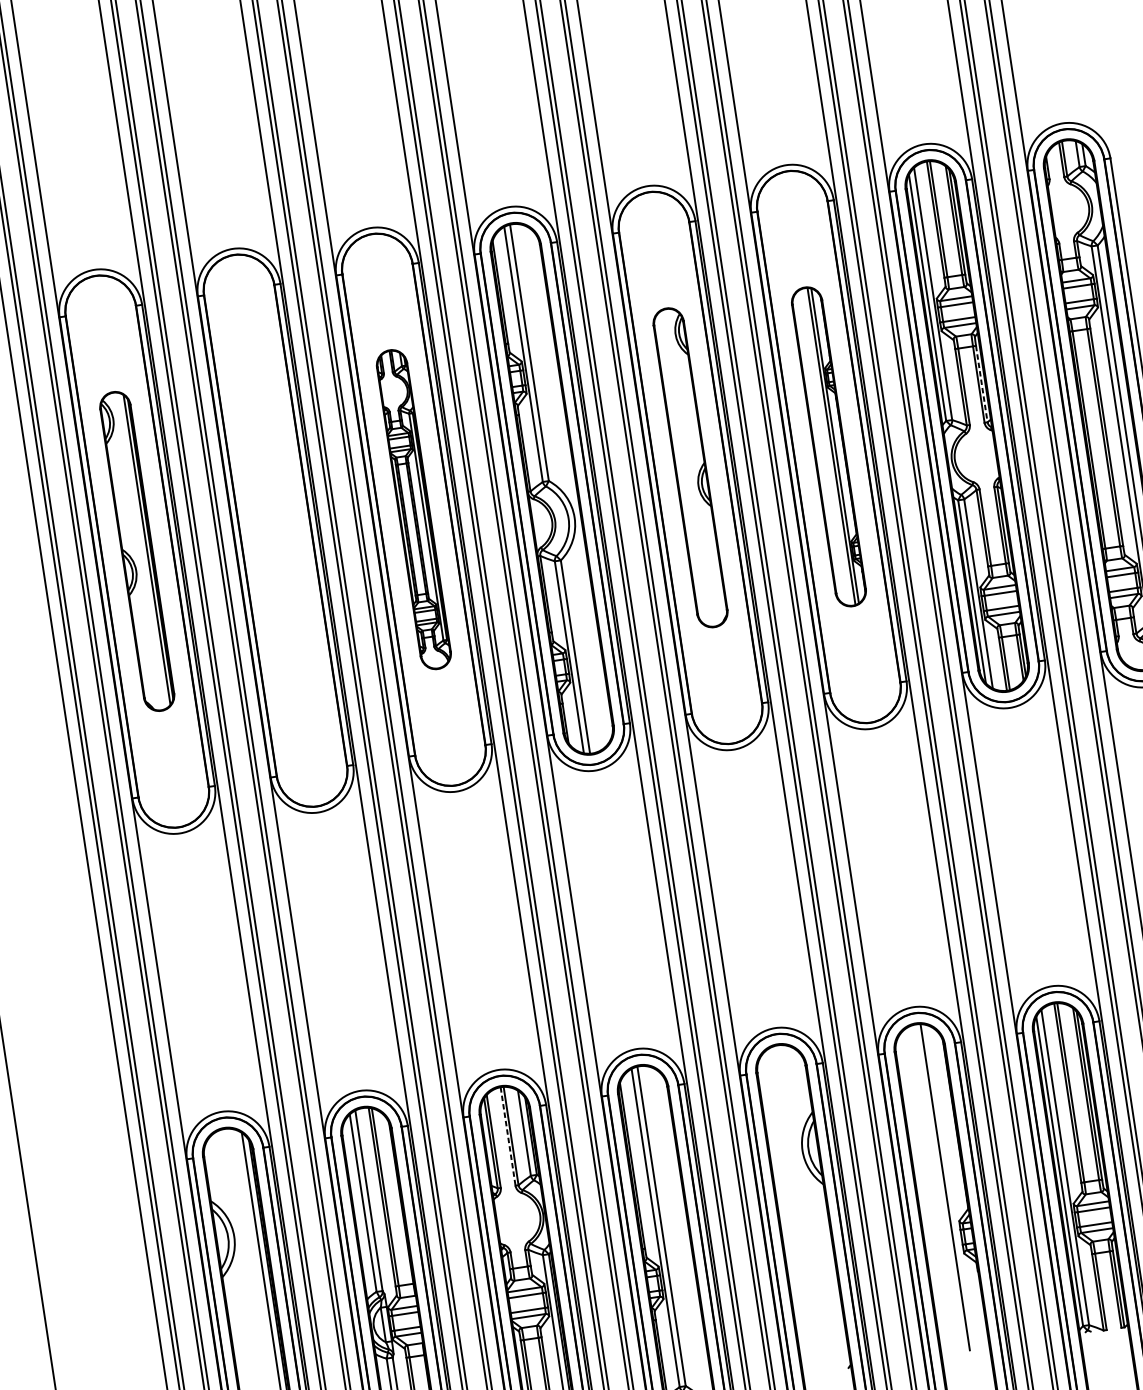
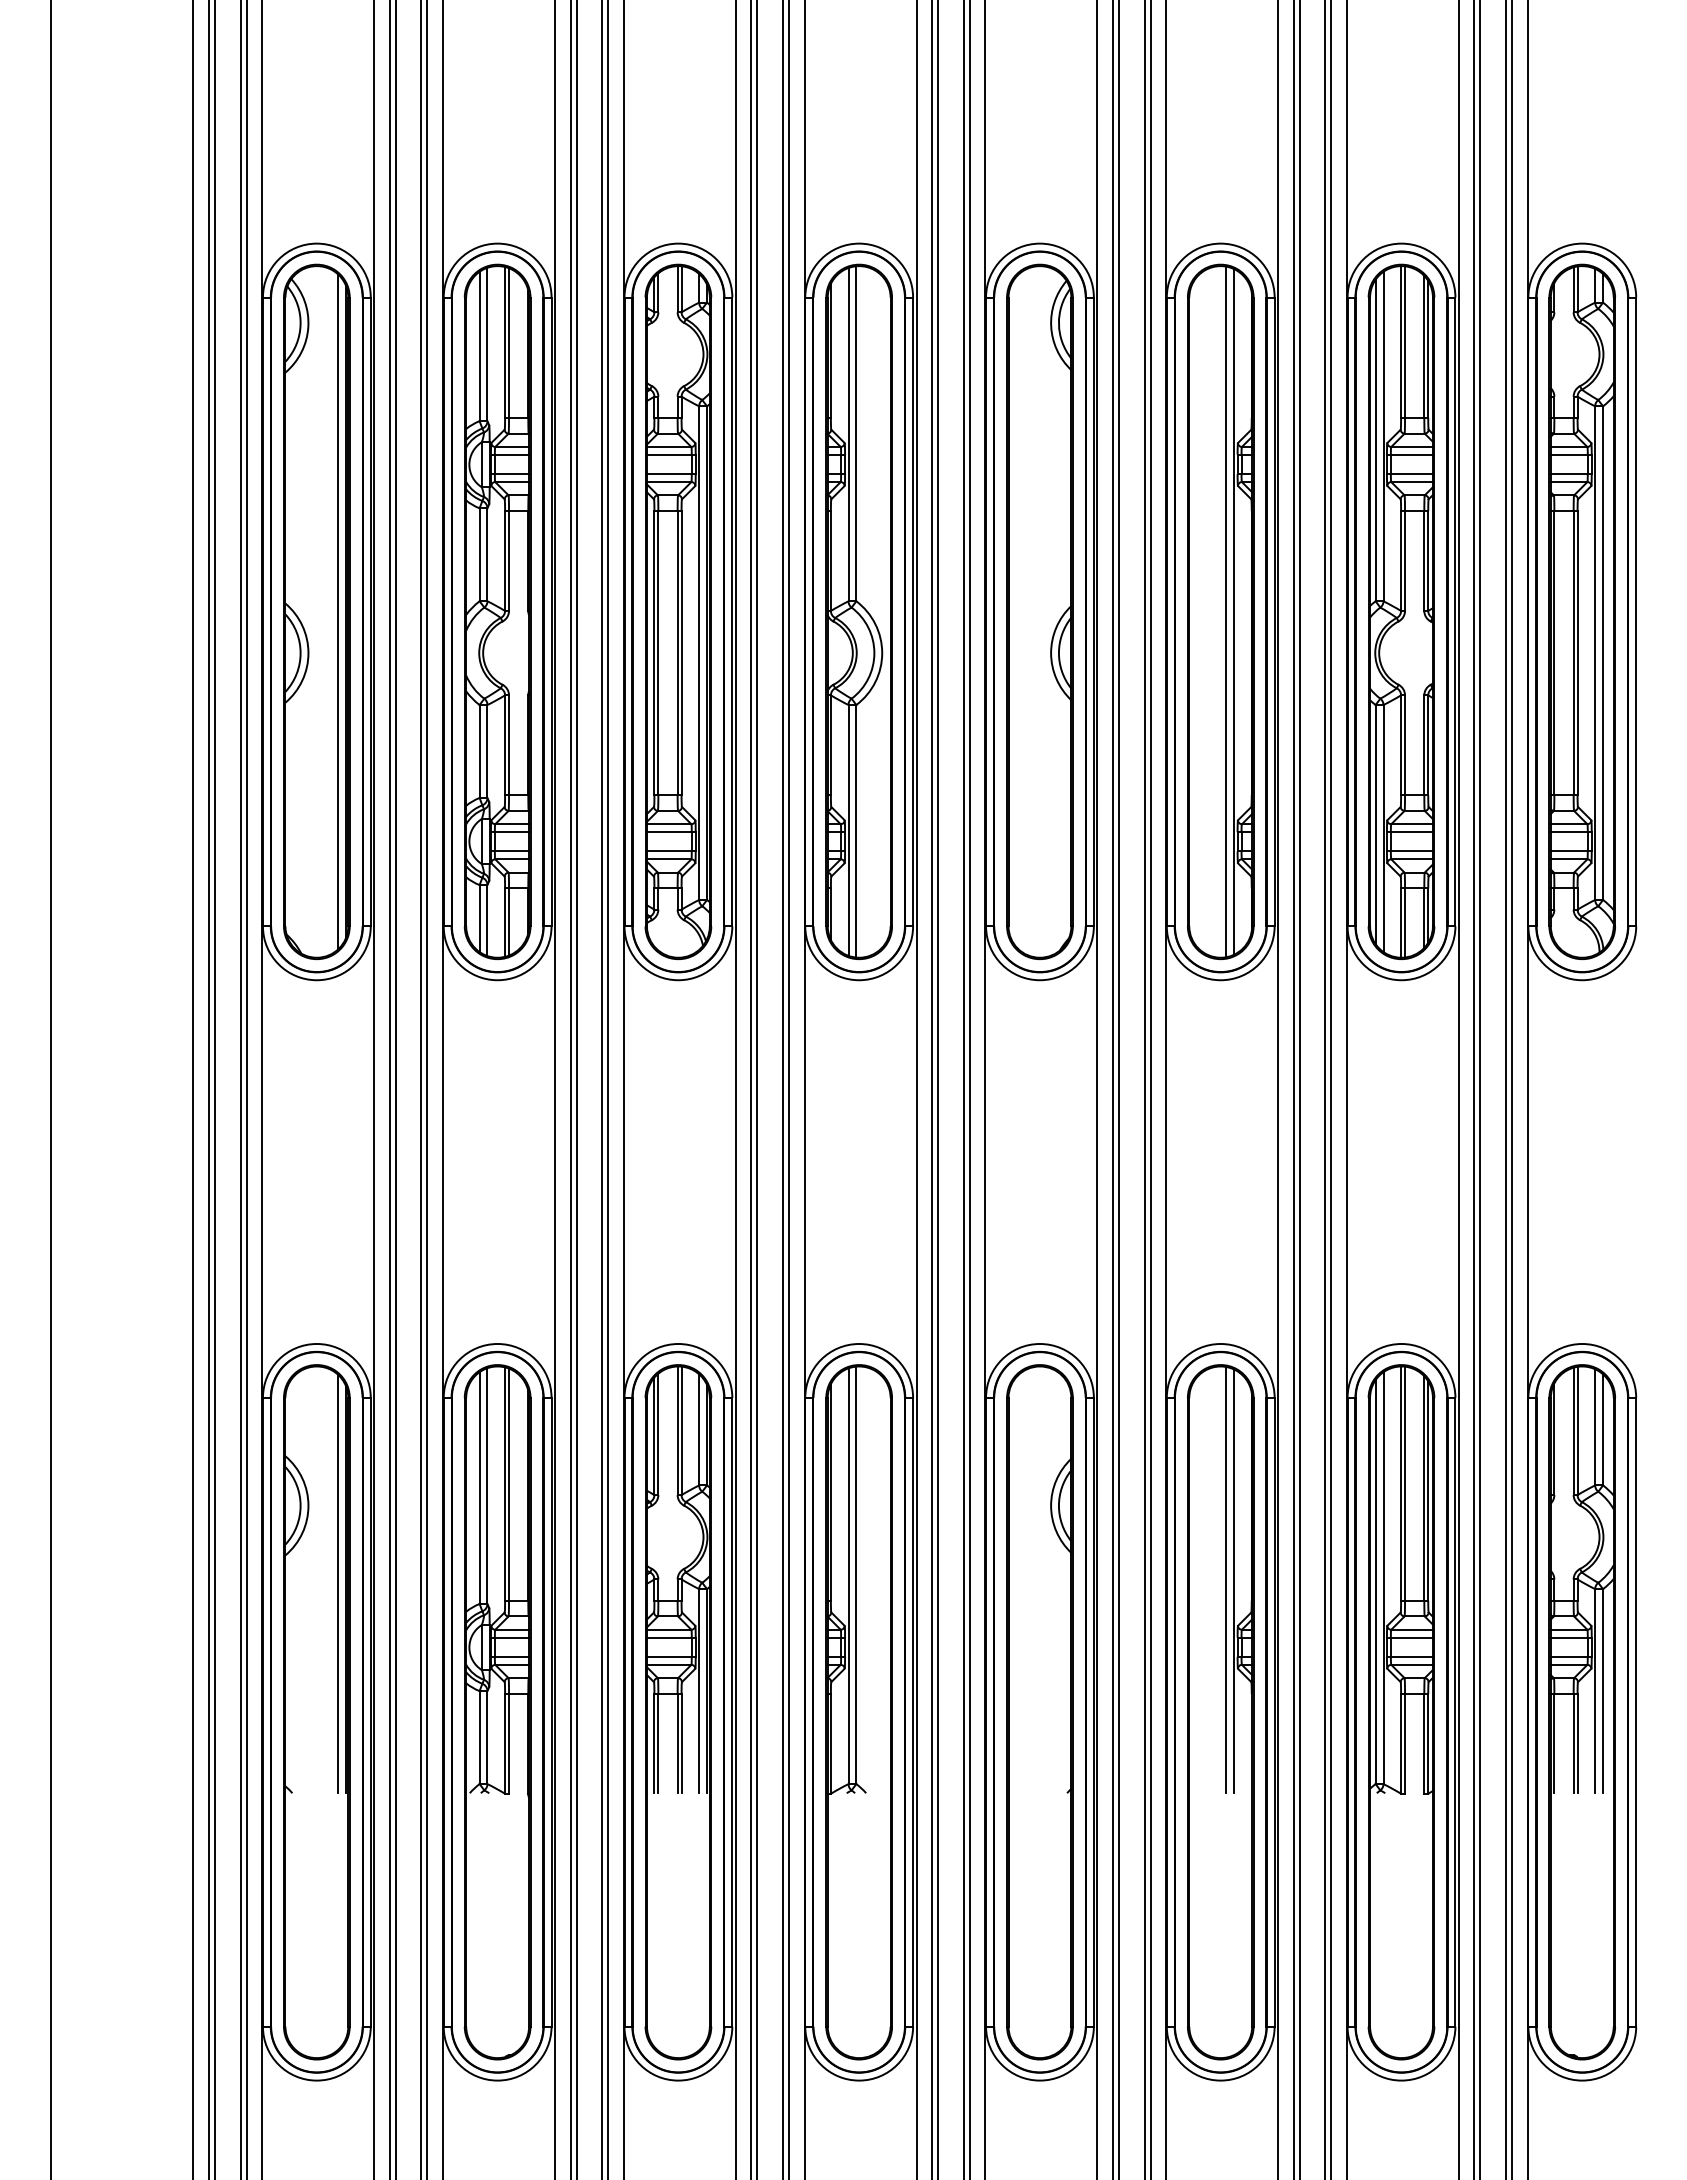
line: (982, 384) -> (1428, 561), dashed -> solid
part: (828, 446) -> (1220, 611), size x1.67
part: (690, 467) -> (1039, 611), size x1.67
part: (413, 509) -> (678, 611), size x1.67
part: (275, 530) -> (497, 611), added
part: (136, 551) -> (316, 611), size x1.67
line: (508, 1137) -> (677, 1431), dashed -> solid
line: (951, 1187) -> (1234, 1581), added

